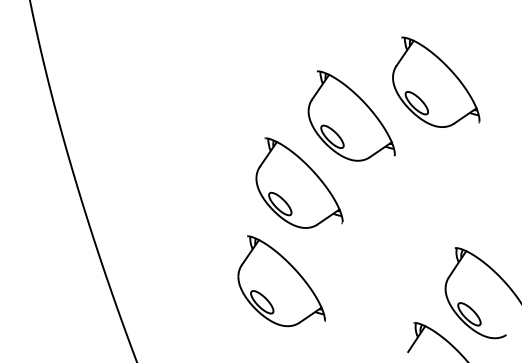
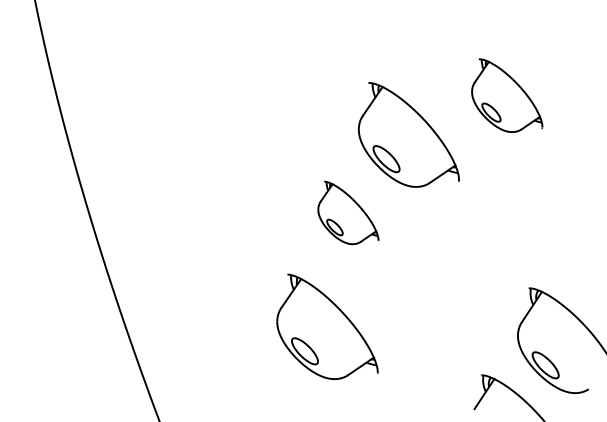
part: (436, 82) -> (507, 95), size x0.7
part: (299, 182) -> (348, 212), size x0.6

